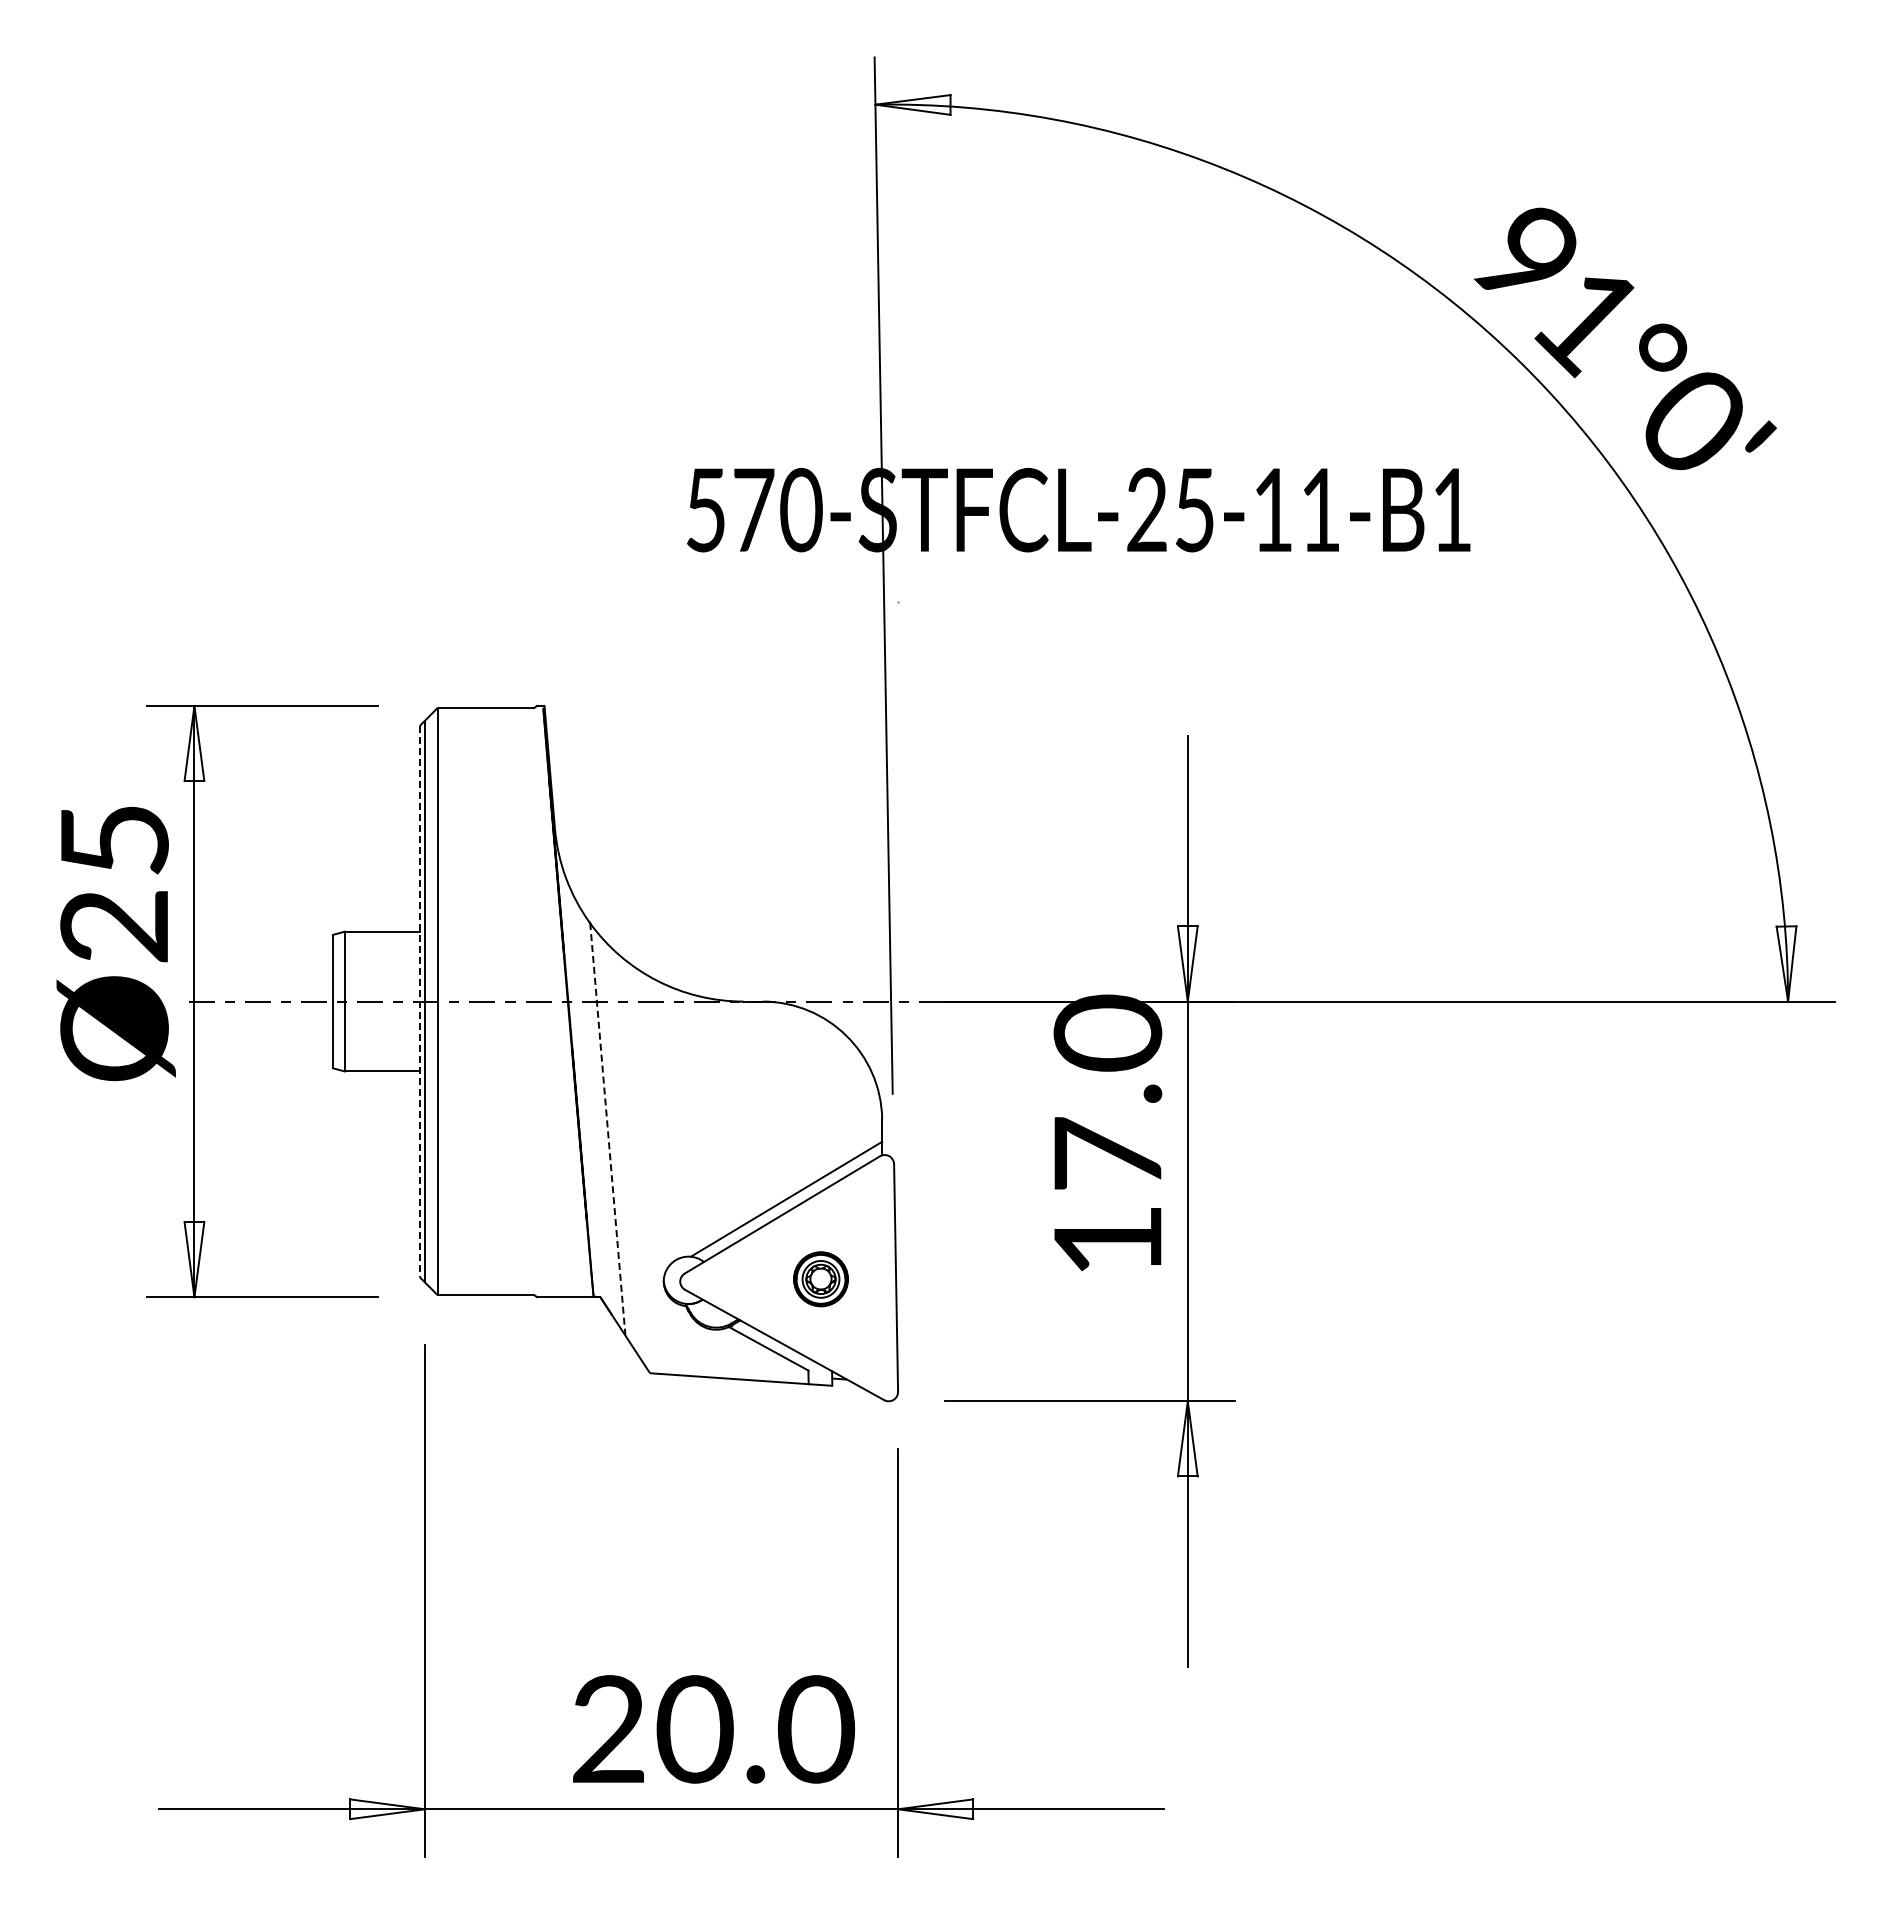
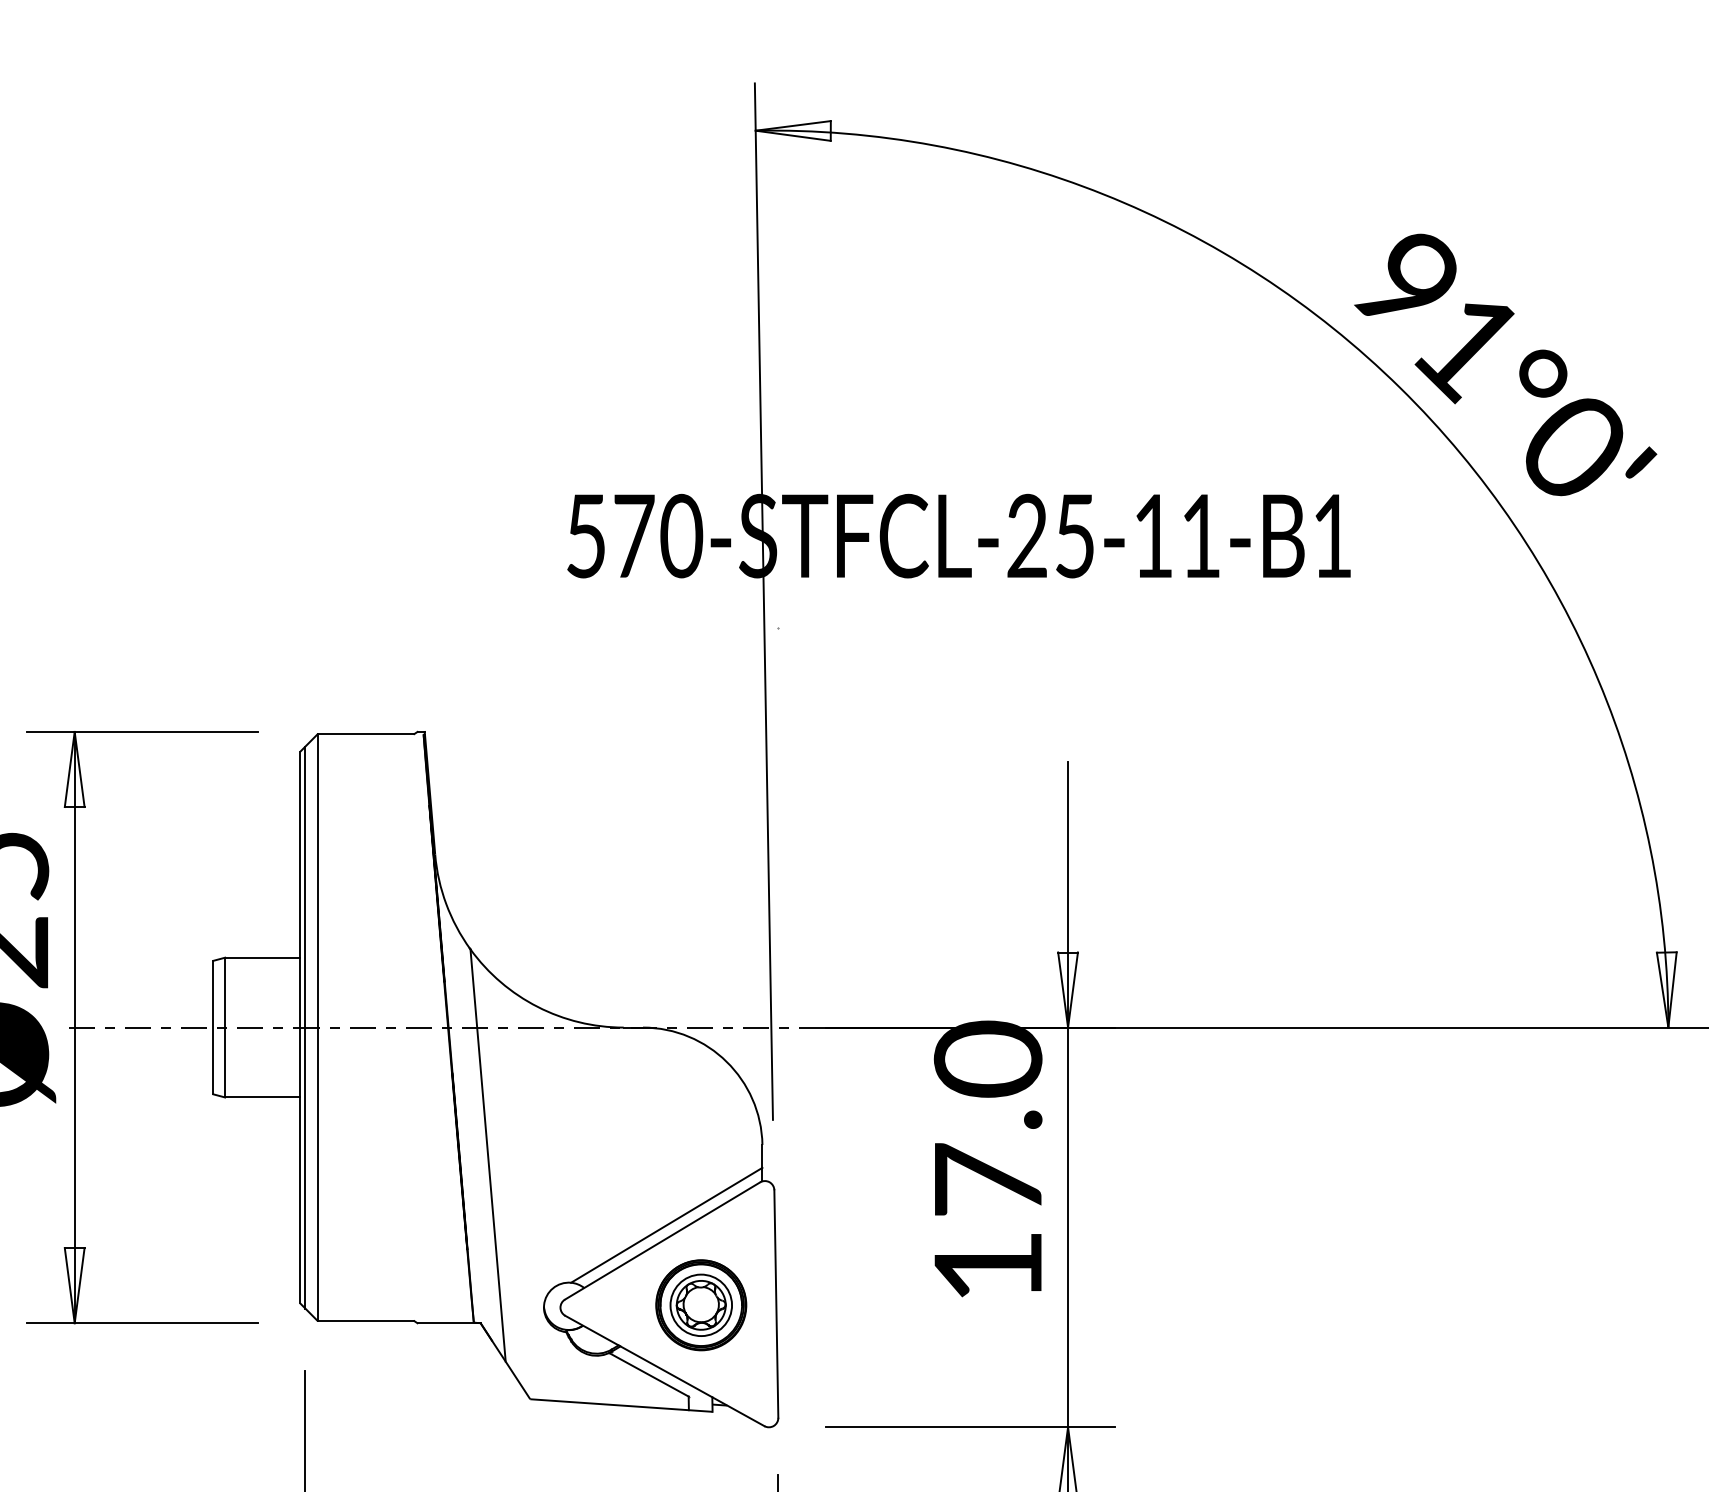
line: (419, 1001) -> (299, 1027), dashed -> solid
line: (607, 1129) -> (487, 1155), dashed -> solid
part: (820, 1279) -> (700, 1305), size x1.67

